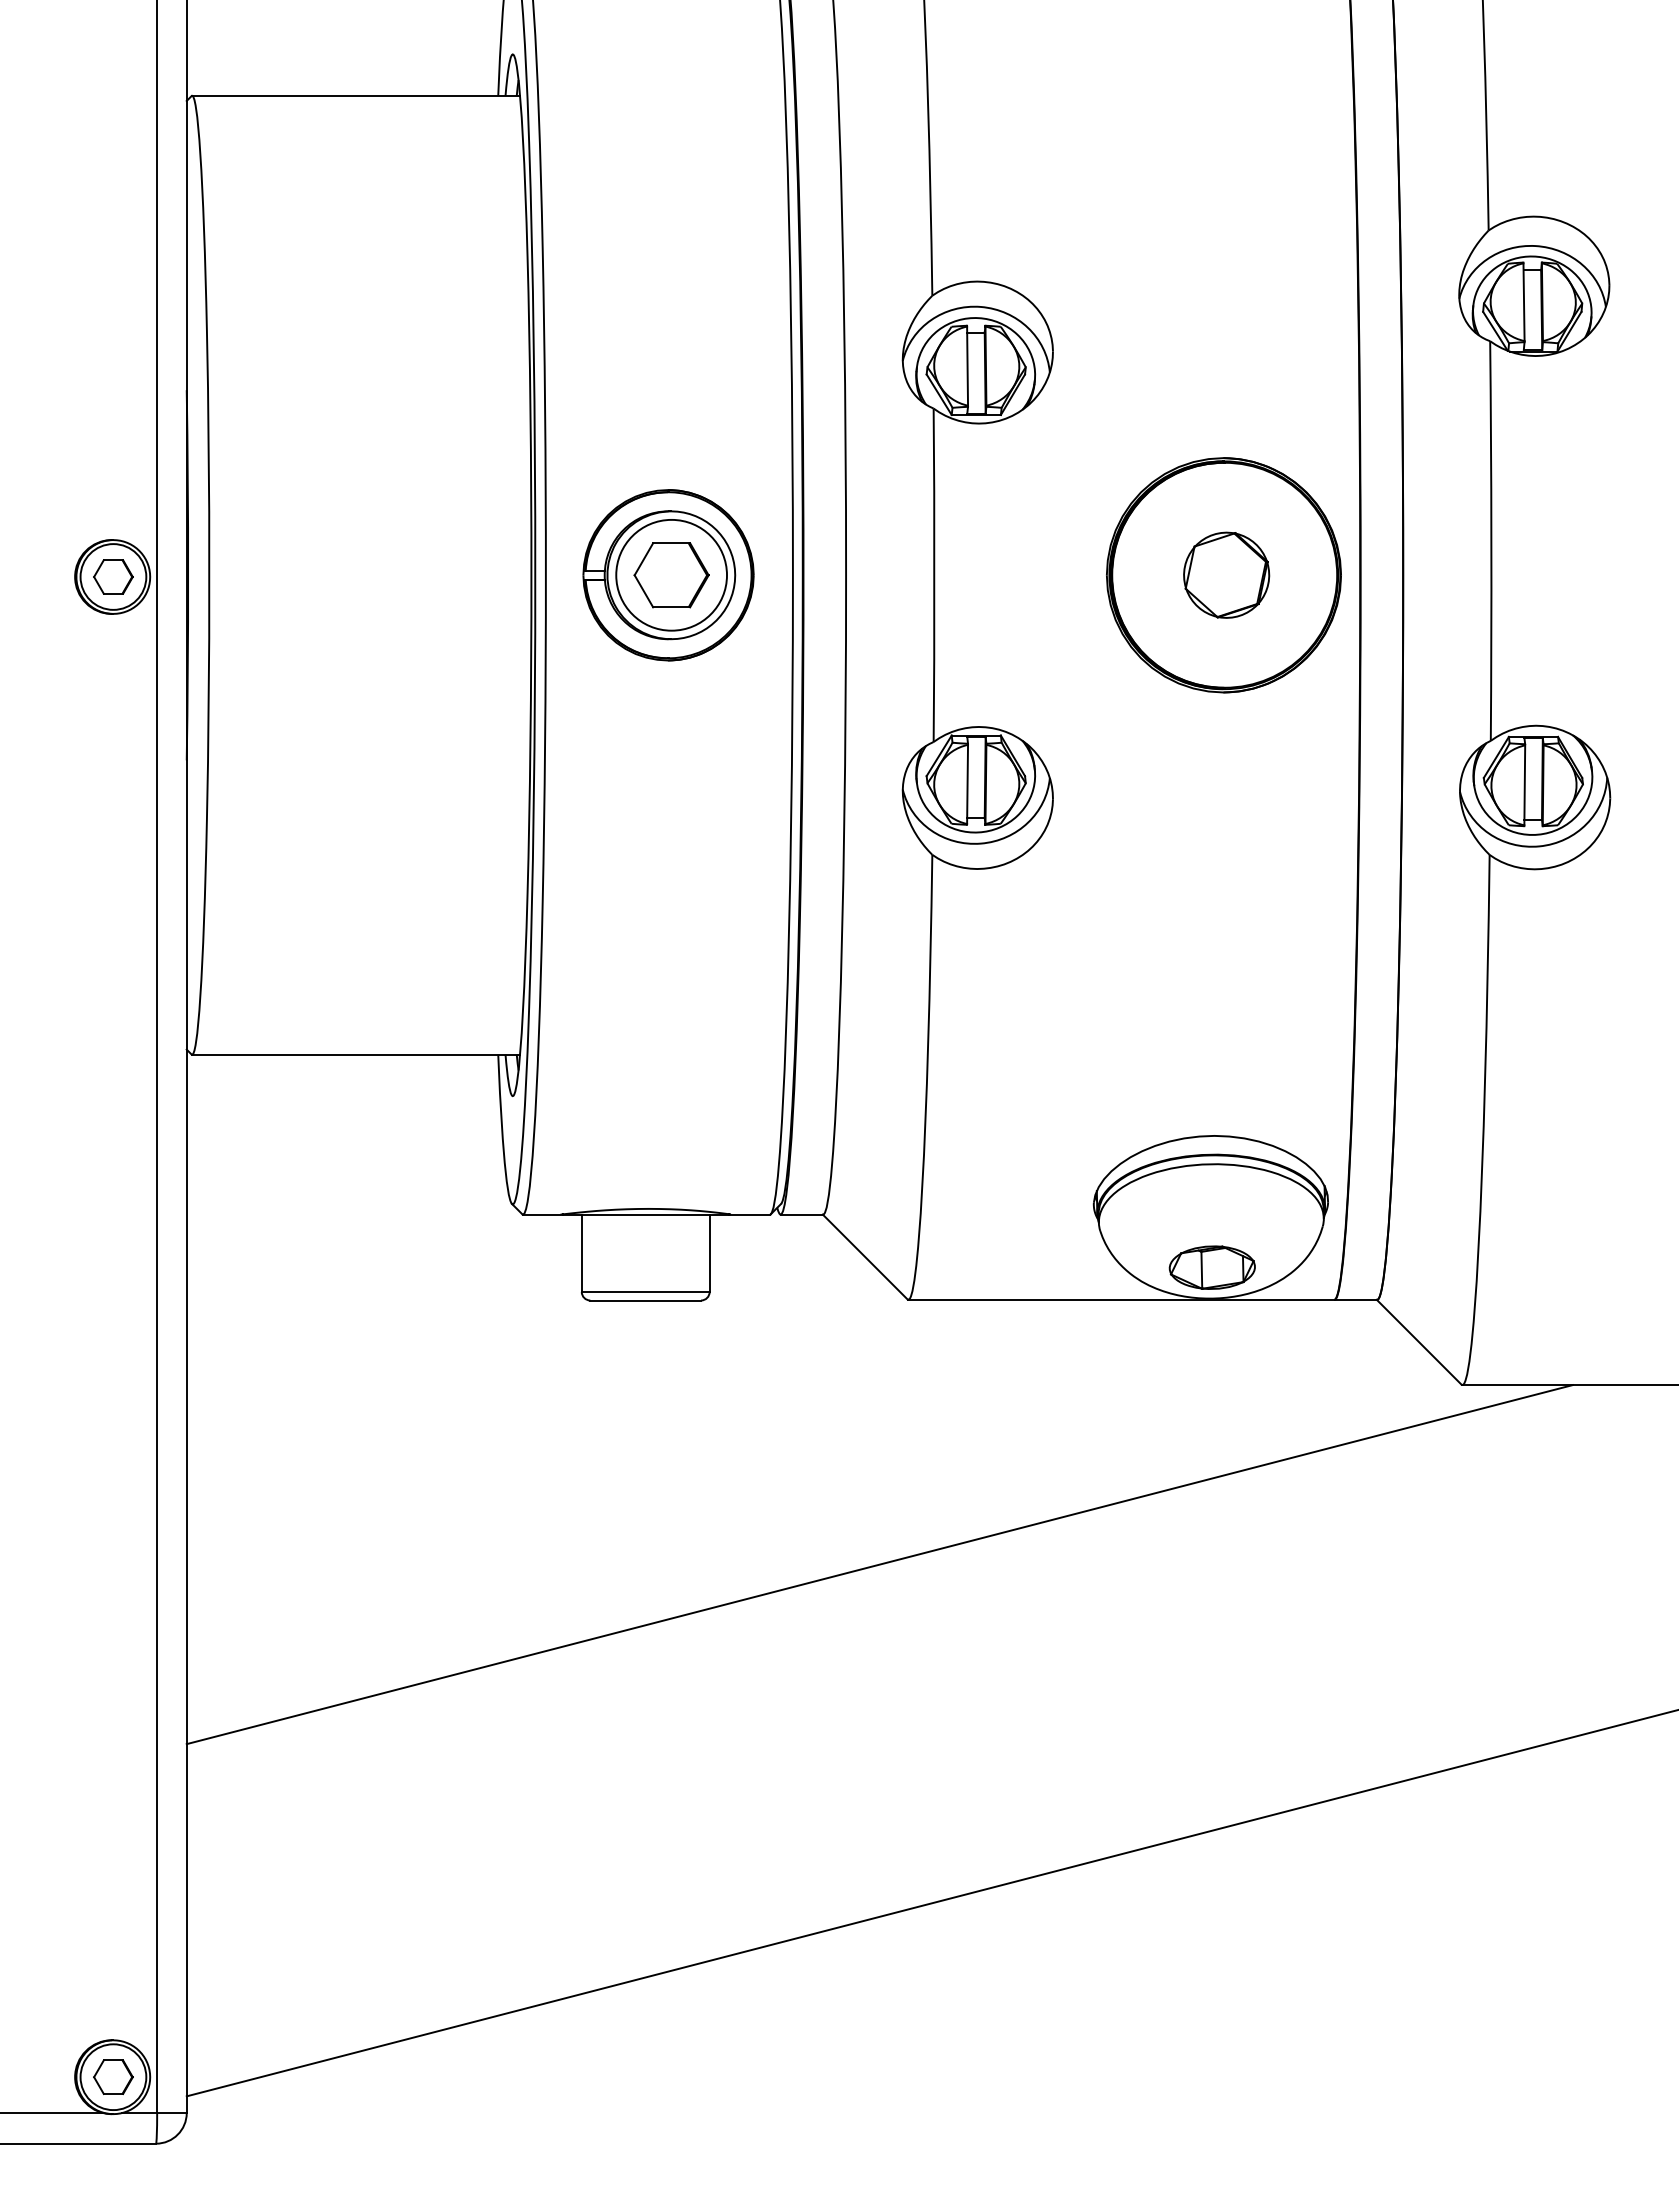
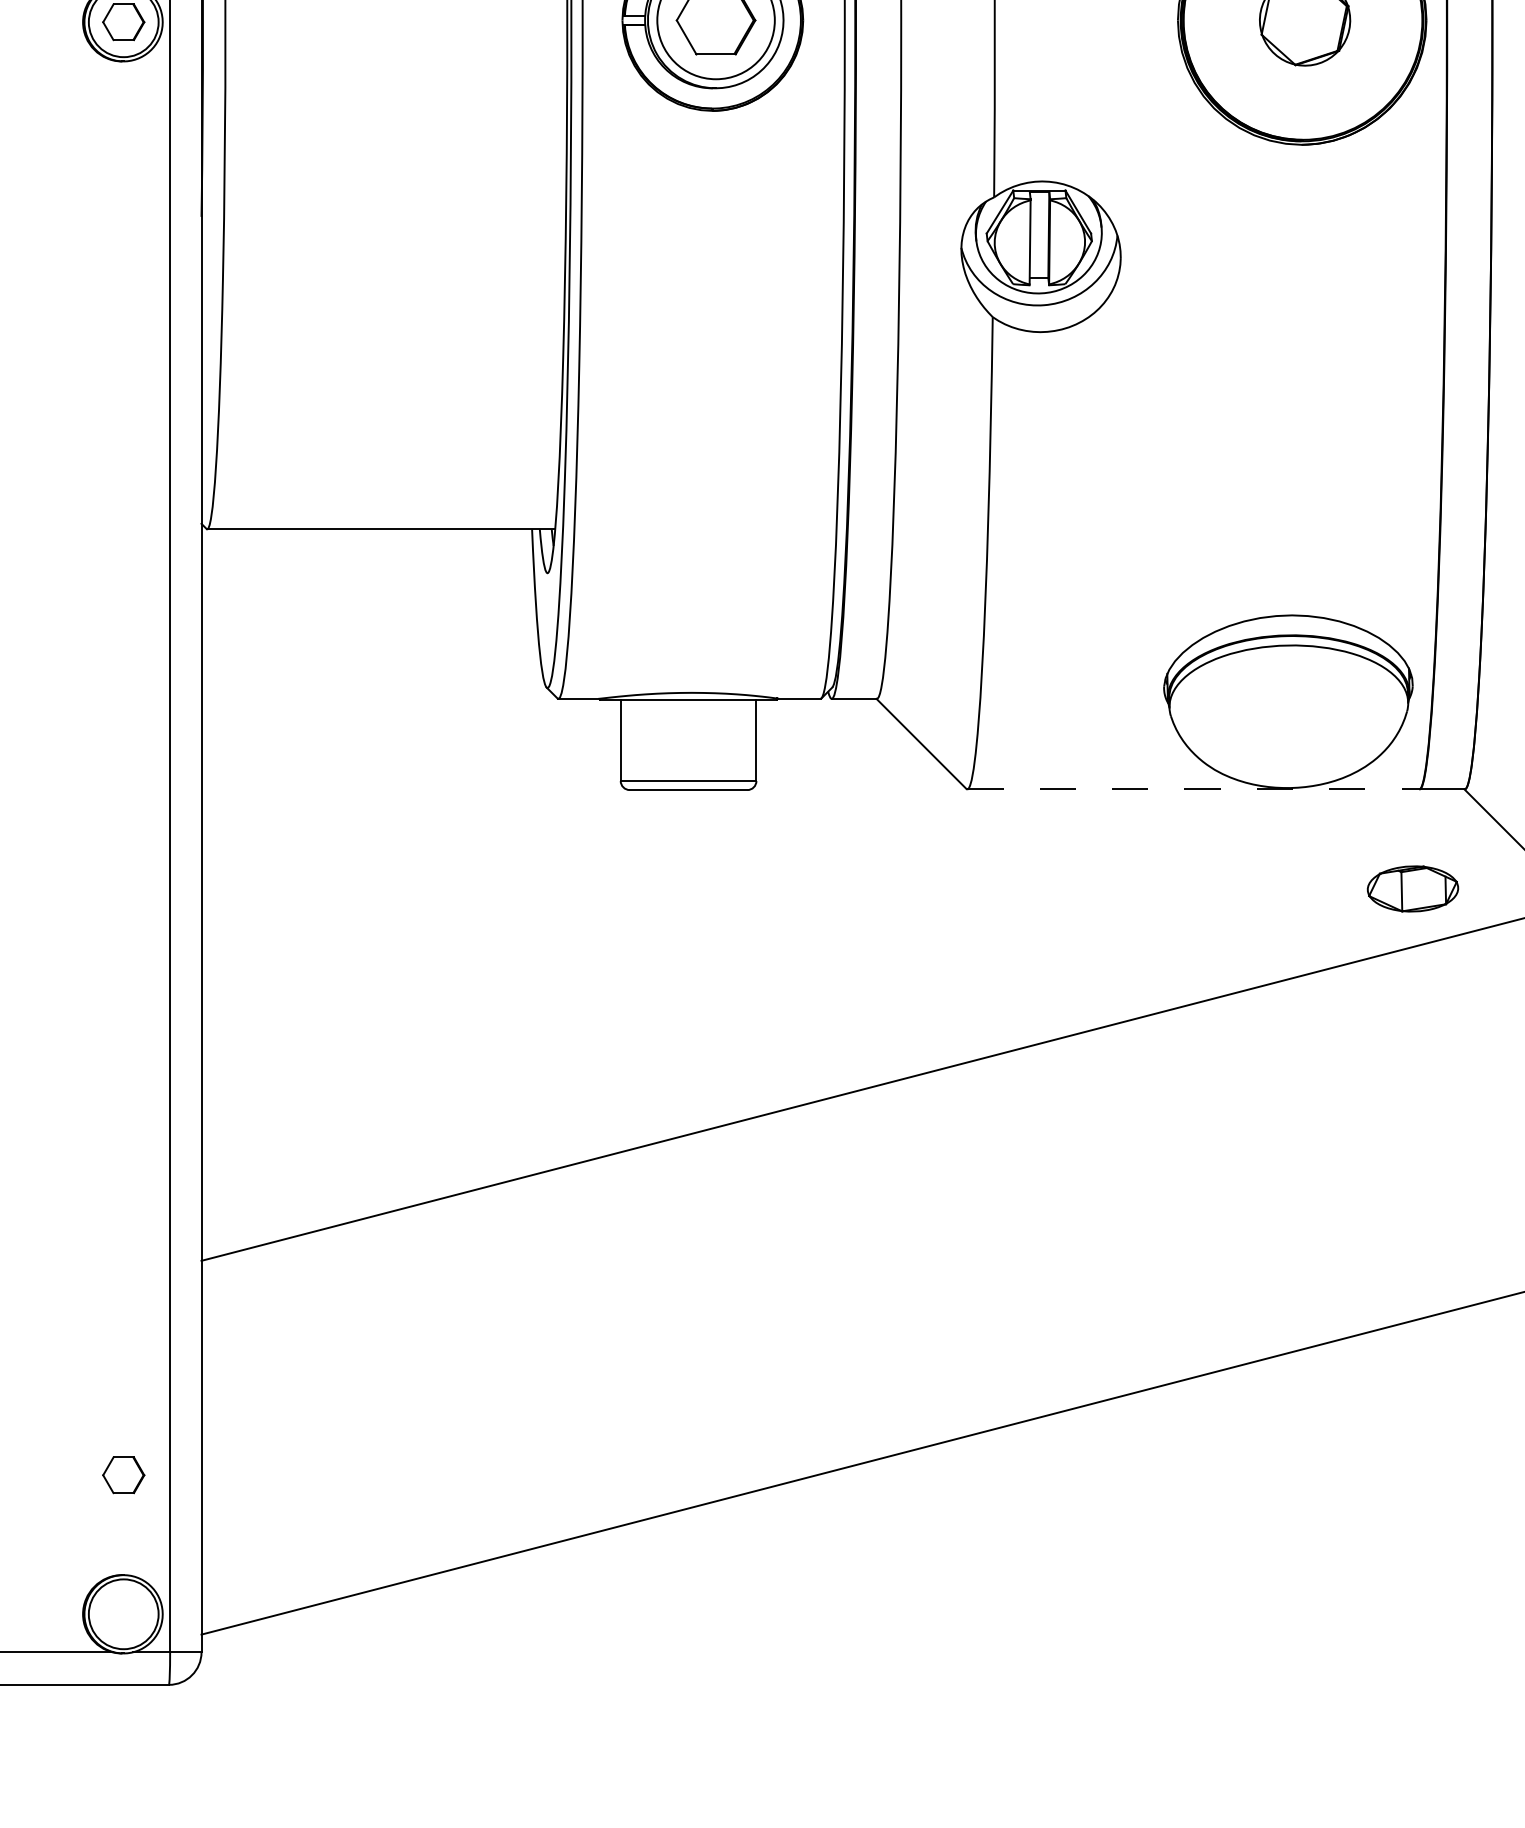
part: (1211, 1267) -> (1412, 888), moved
line: (1121, 1299) -> (1193, 789), solid -> dashed
part: (113, 2076) -> (123, 1474), moved

